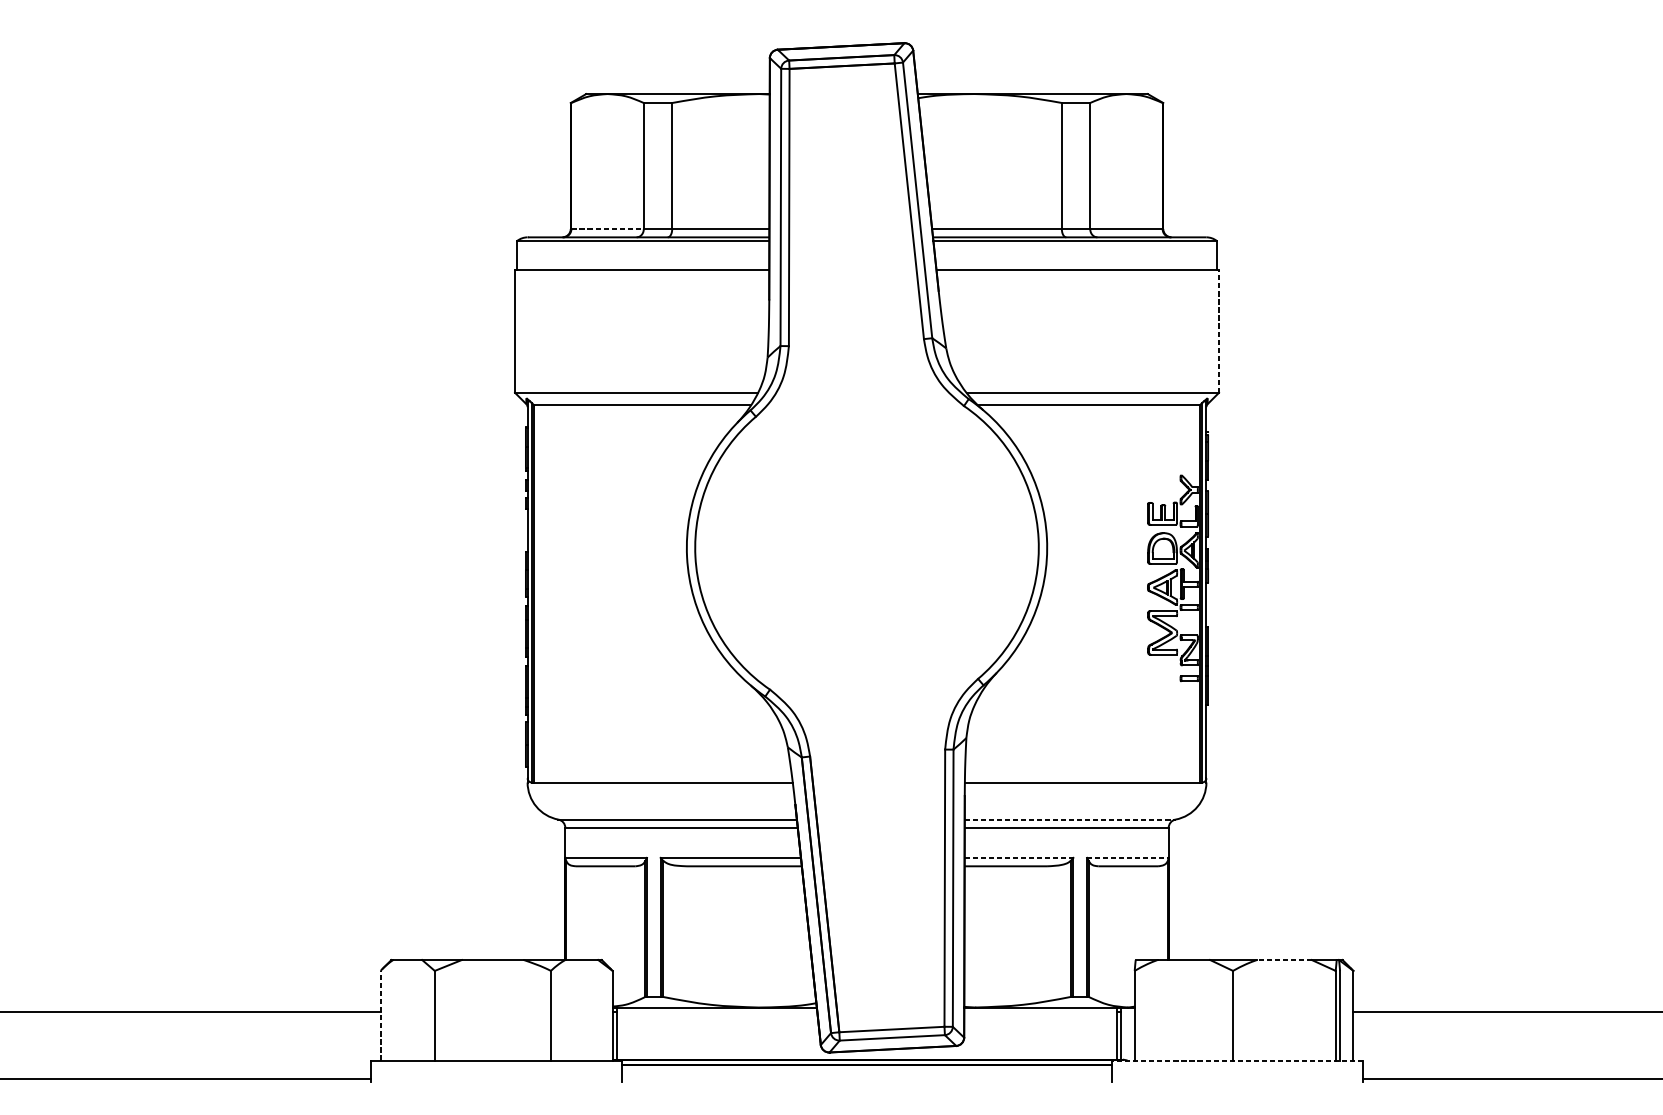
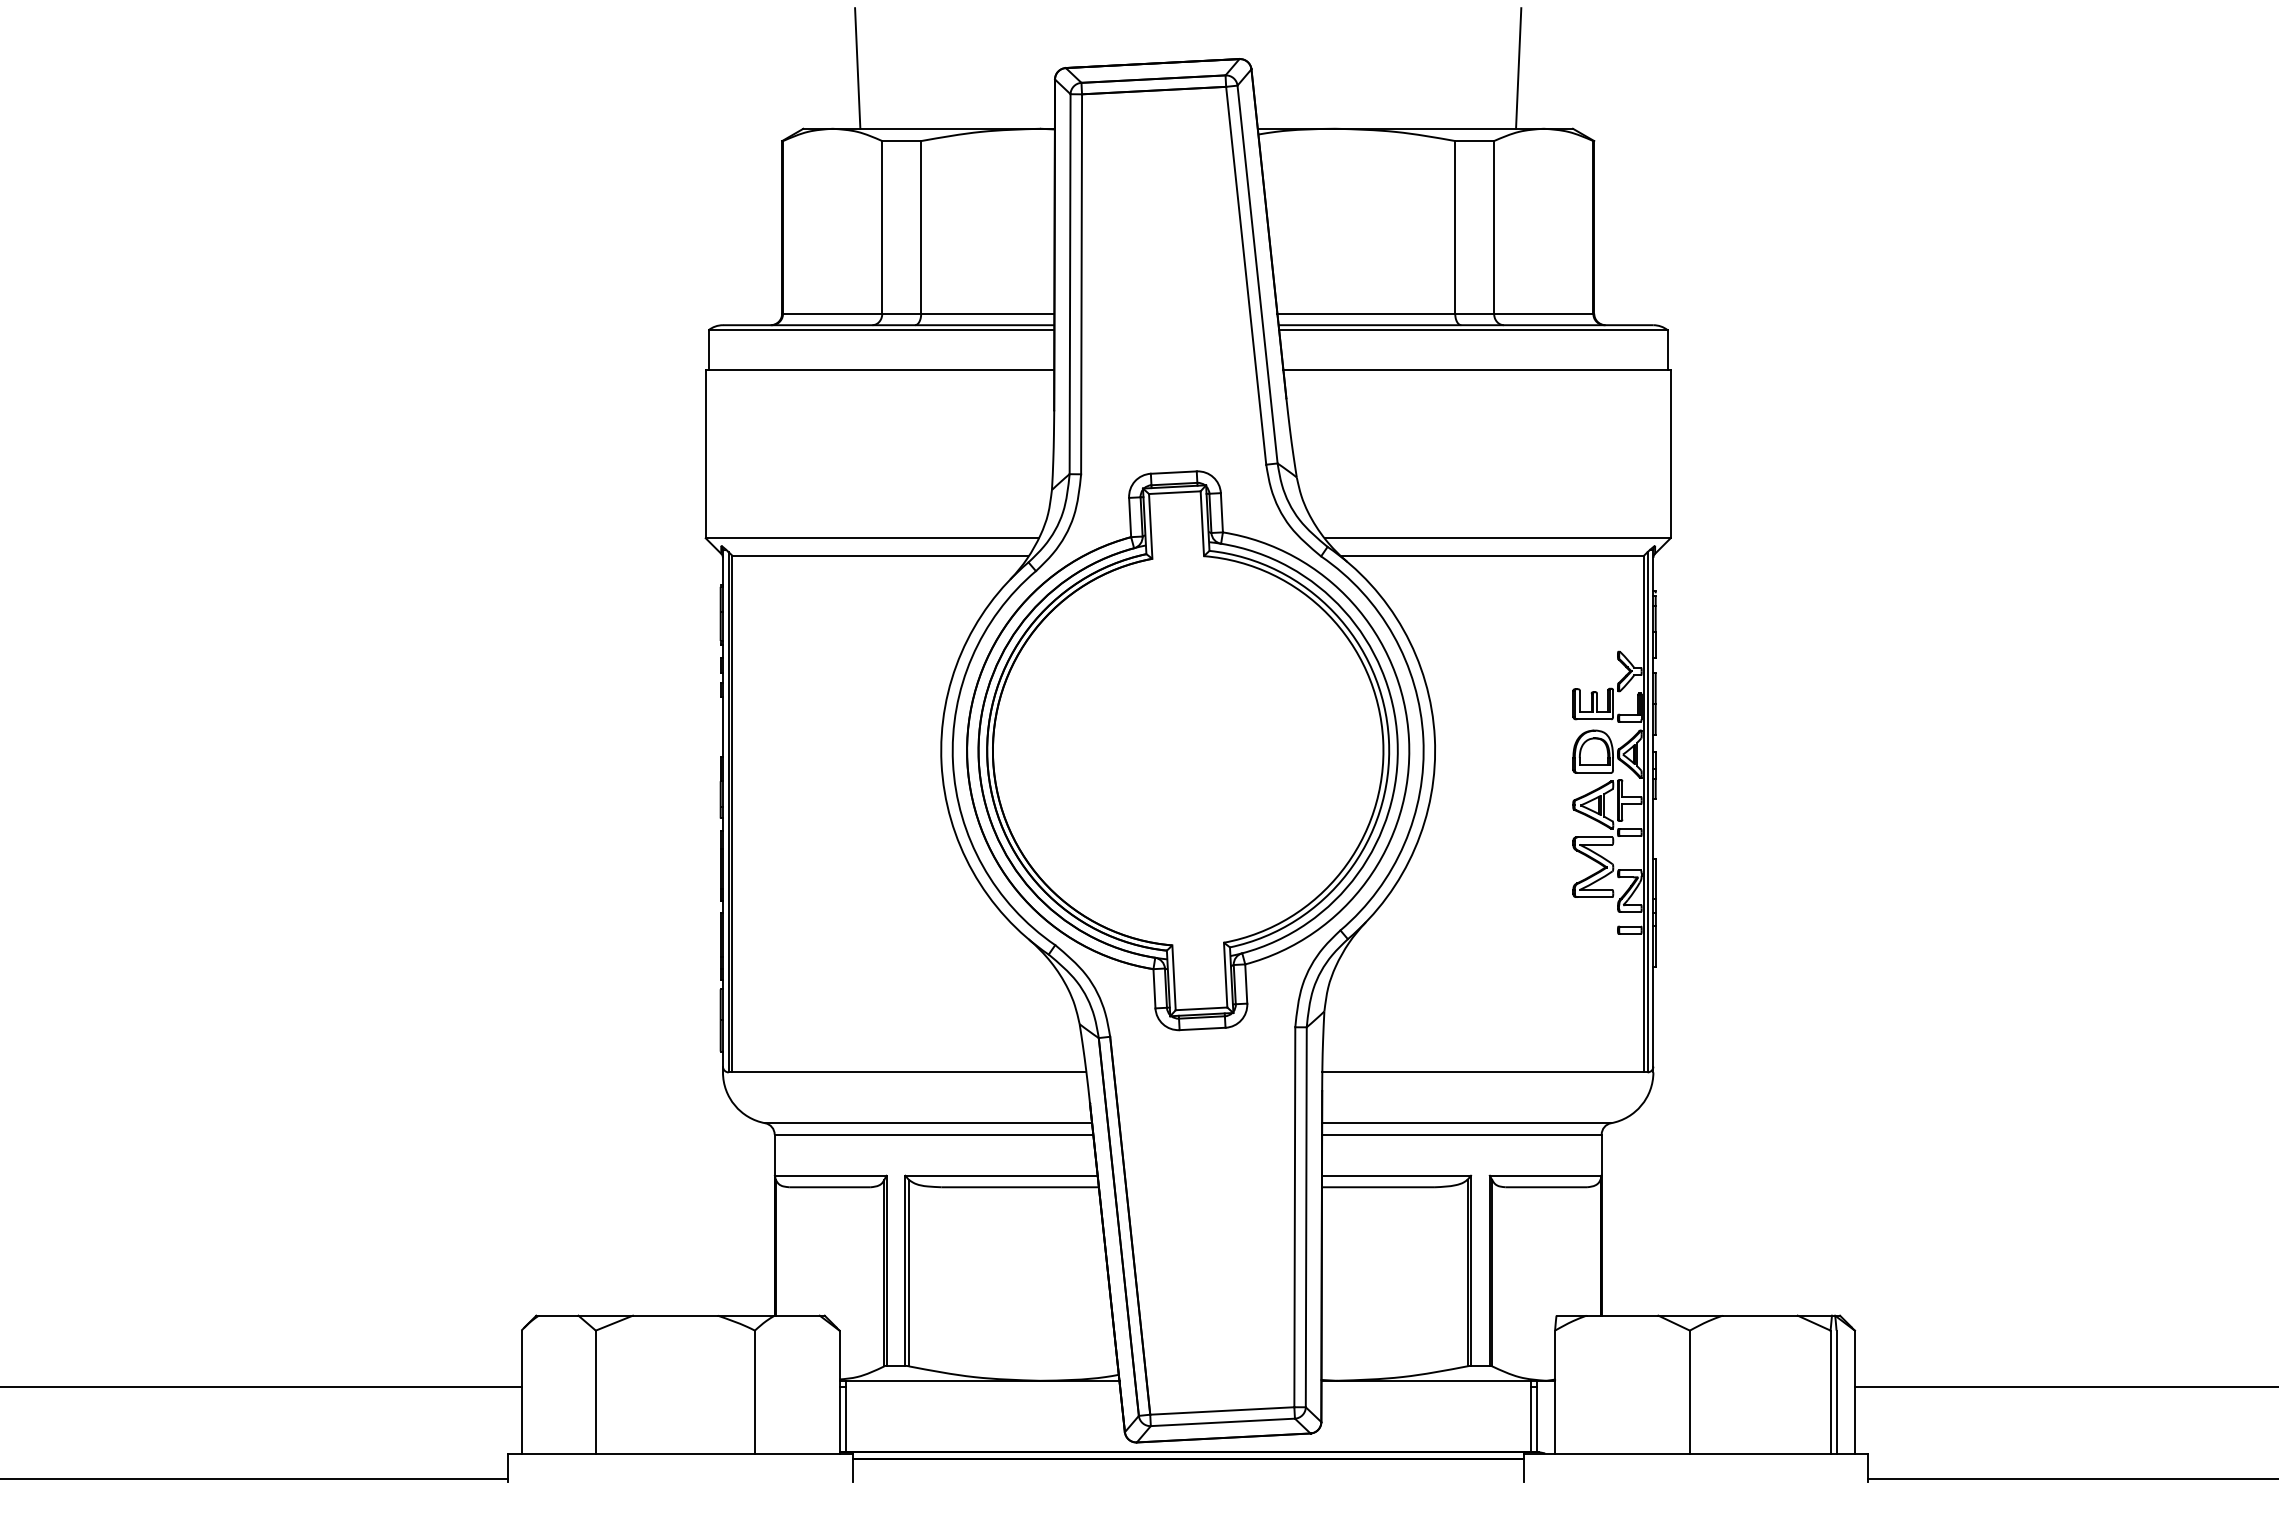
line: (625, 50) -> (857, 68), added
line: (1108, 50) -> (1518, 68), added
line: (607, 228) -> (832, 313), dashed -> solid
line: (1218, 330) -> (1670, 453), dashed -> solid
part: (867, 547) -> (1188, 750), added
line: (1070, 819) -> (1467, 1123), dashed -> solid
line: (1019, 857) -> (1396, 1175), dashed -> solid
line: (1127, 857) -> (1545, 1175), dashed -> solid
line: (1284, 959) -> (1760, 1315), dashed -> solid
line: (380, 1015) -> (521, 1391), dashed -> solid
line: (1237, 1060) -> (1695, 1453), dashed -> solid

